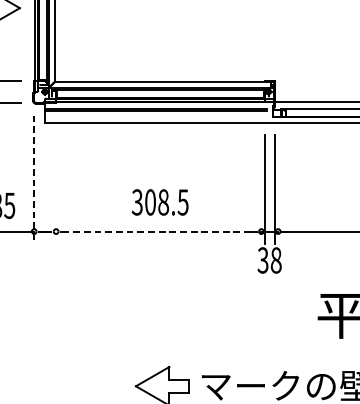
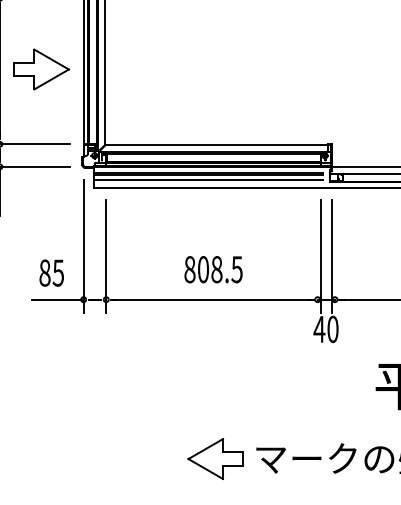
line: (155, 115) -> (208, 180), added
line: (34, 180) -> (83, 247), dashed -> solid
line: (56, 189) -> (106, 256), added
text: (136, 202) -> (189, 269), 308.5 -> 808.5
line: (160, 231) -> (213, 299), dashed -> solid
text: (268, 260) -> (325, 329), 38 -> 40

